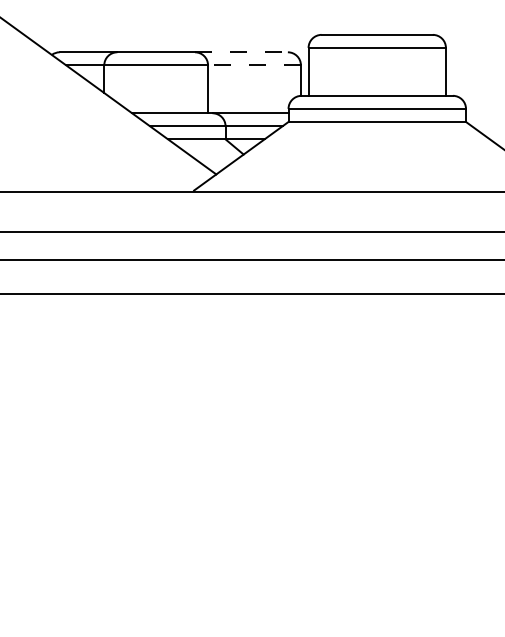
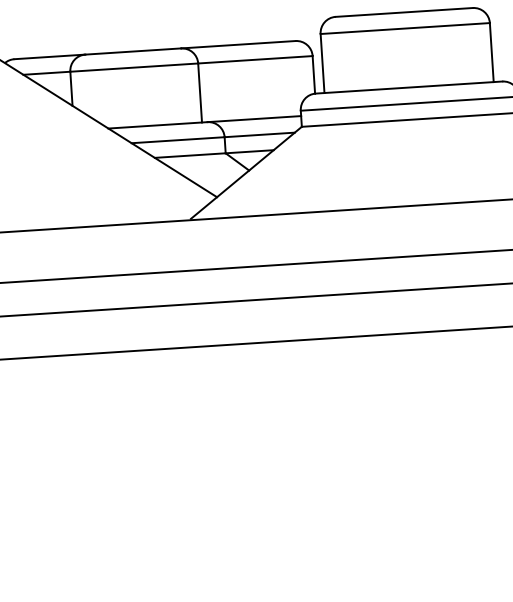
line: (241, 52) -> (238, 44), dashed -> solid
line: (254, 65) -> (255, 59), dashed -> solid

